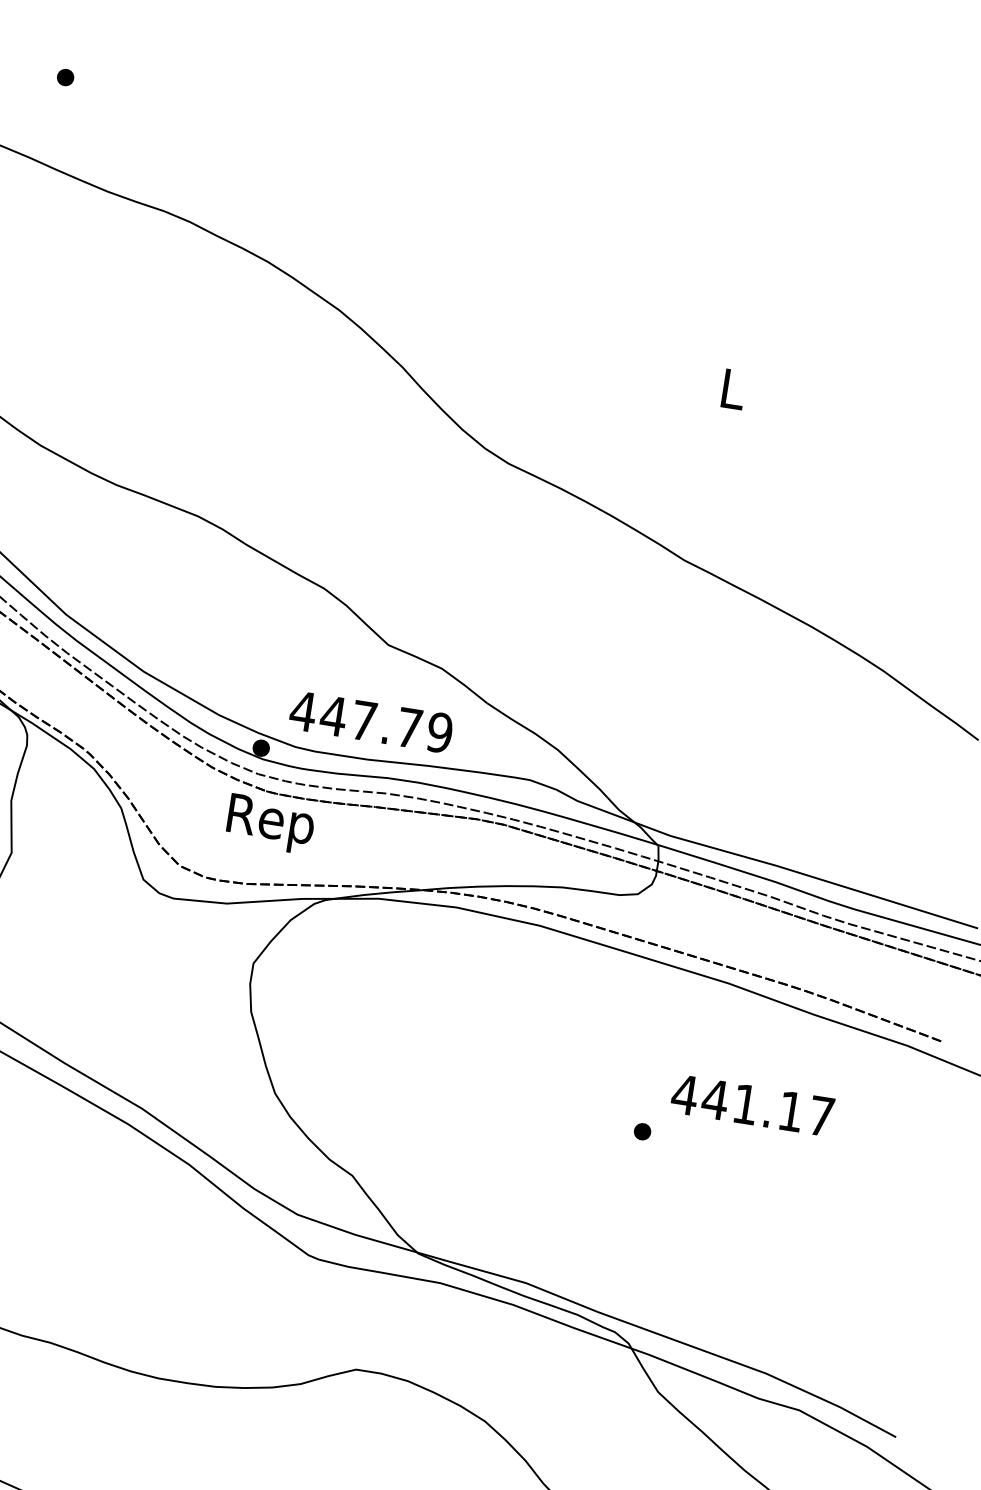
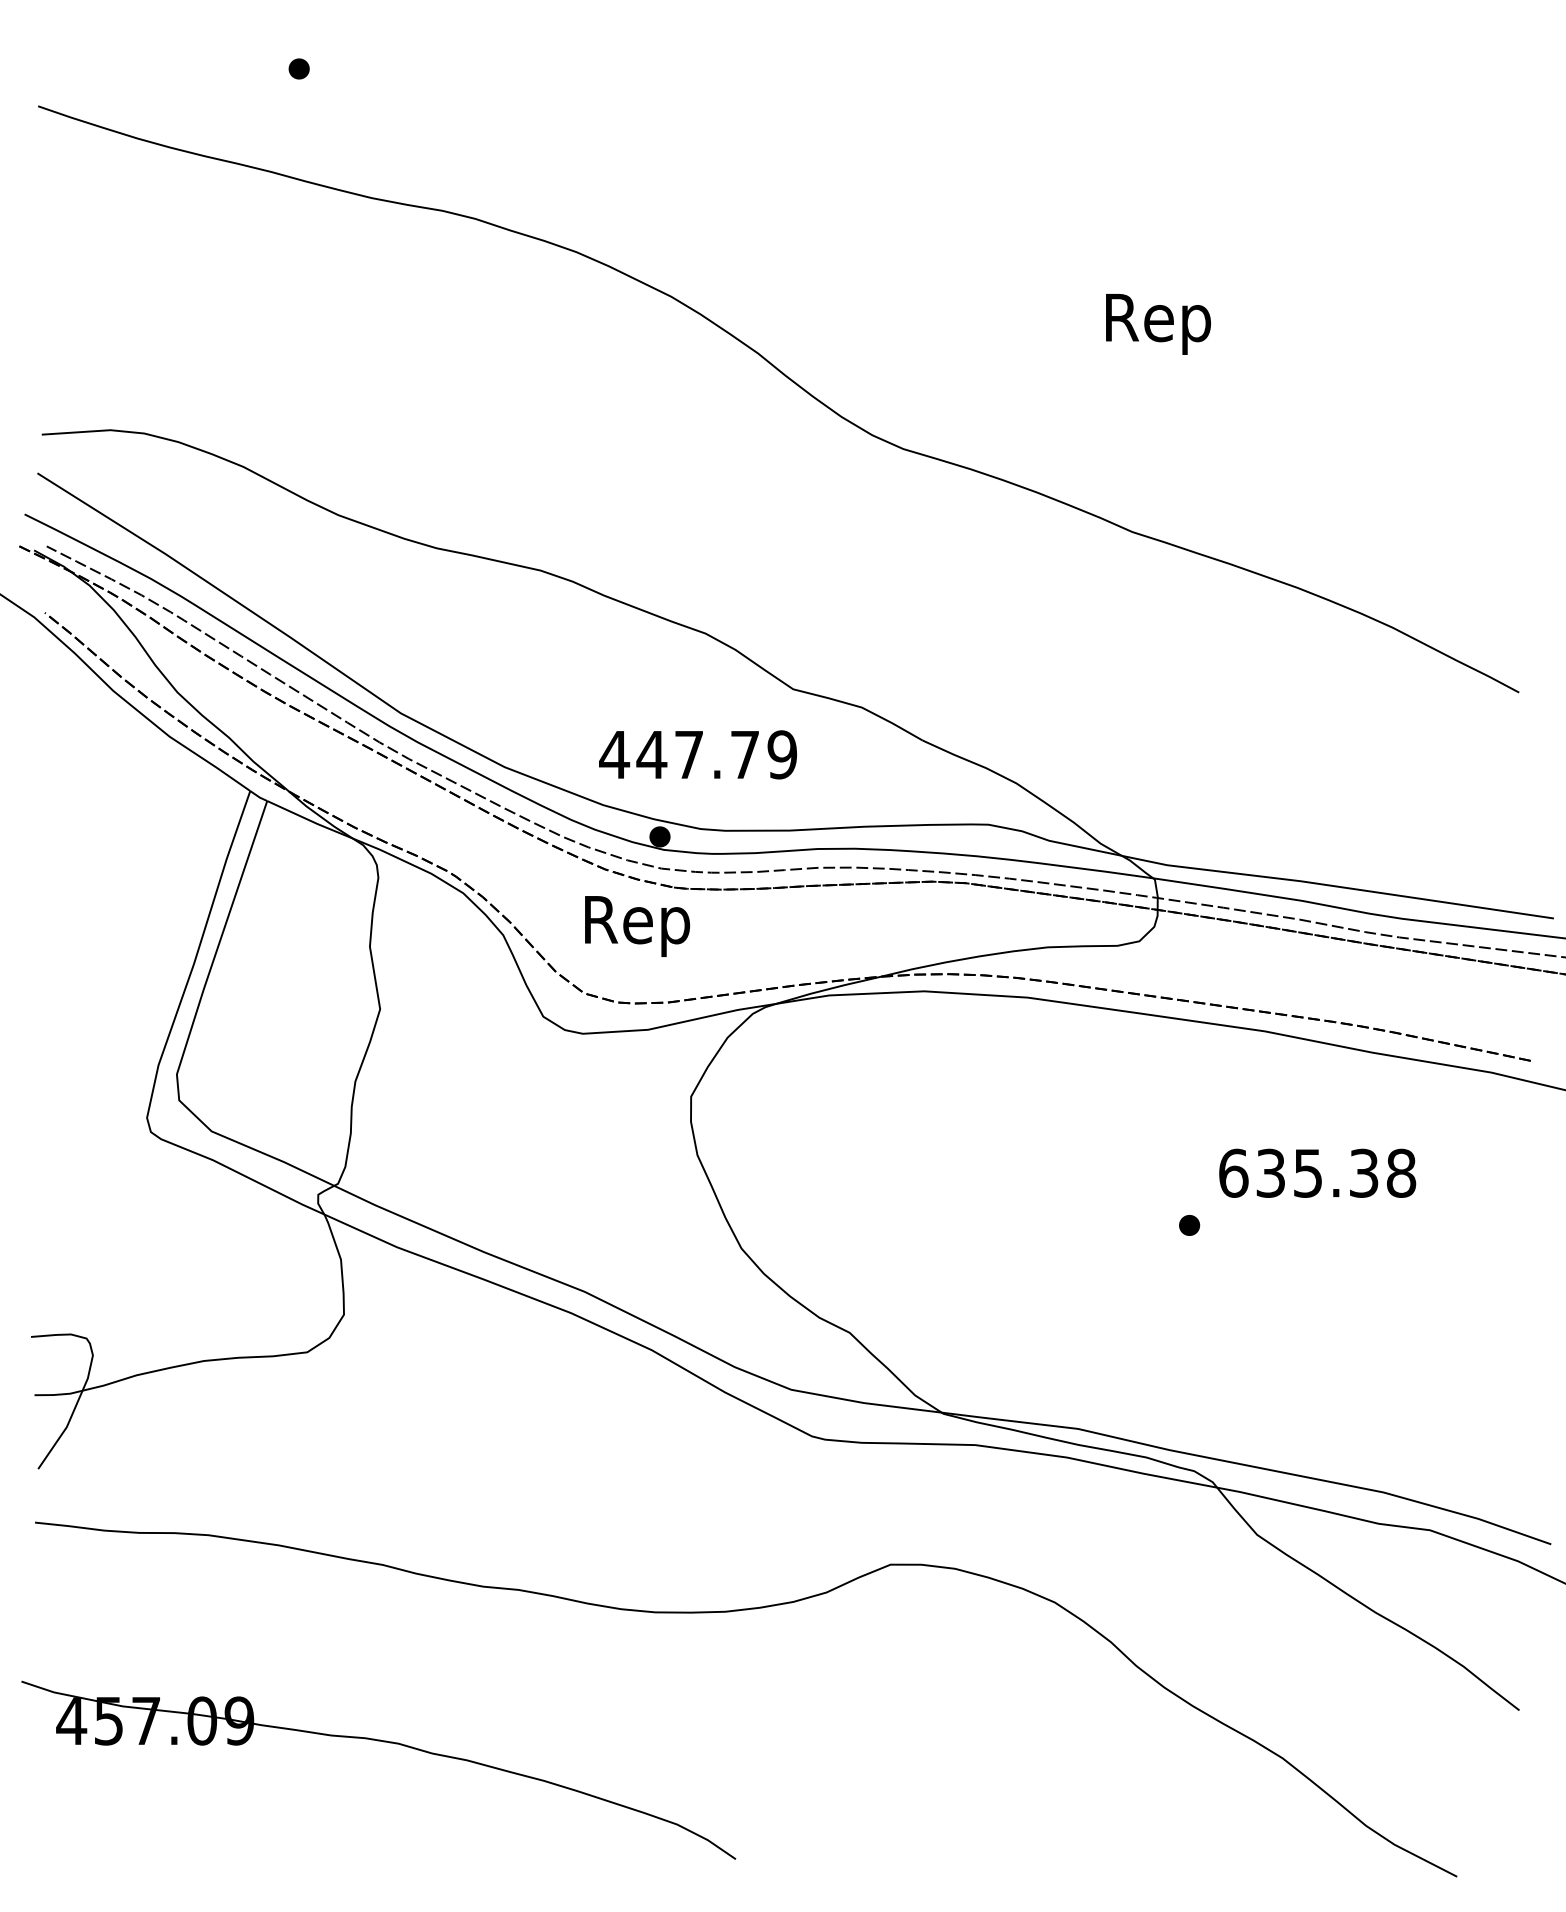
text: (732, 394) -> (1158, 324), L -> Rep
text: (370, 721) -> (697, 754), moved
text: (270, 824) -> (637, 926), moved
text: (753, 1104) -> (1317, 1172), 441.17 -> 635.38

